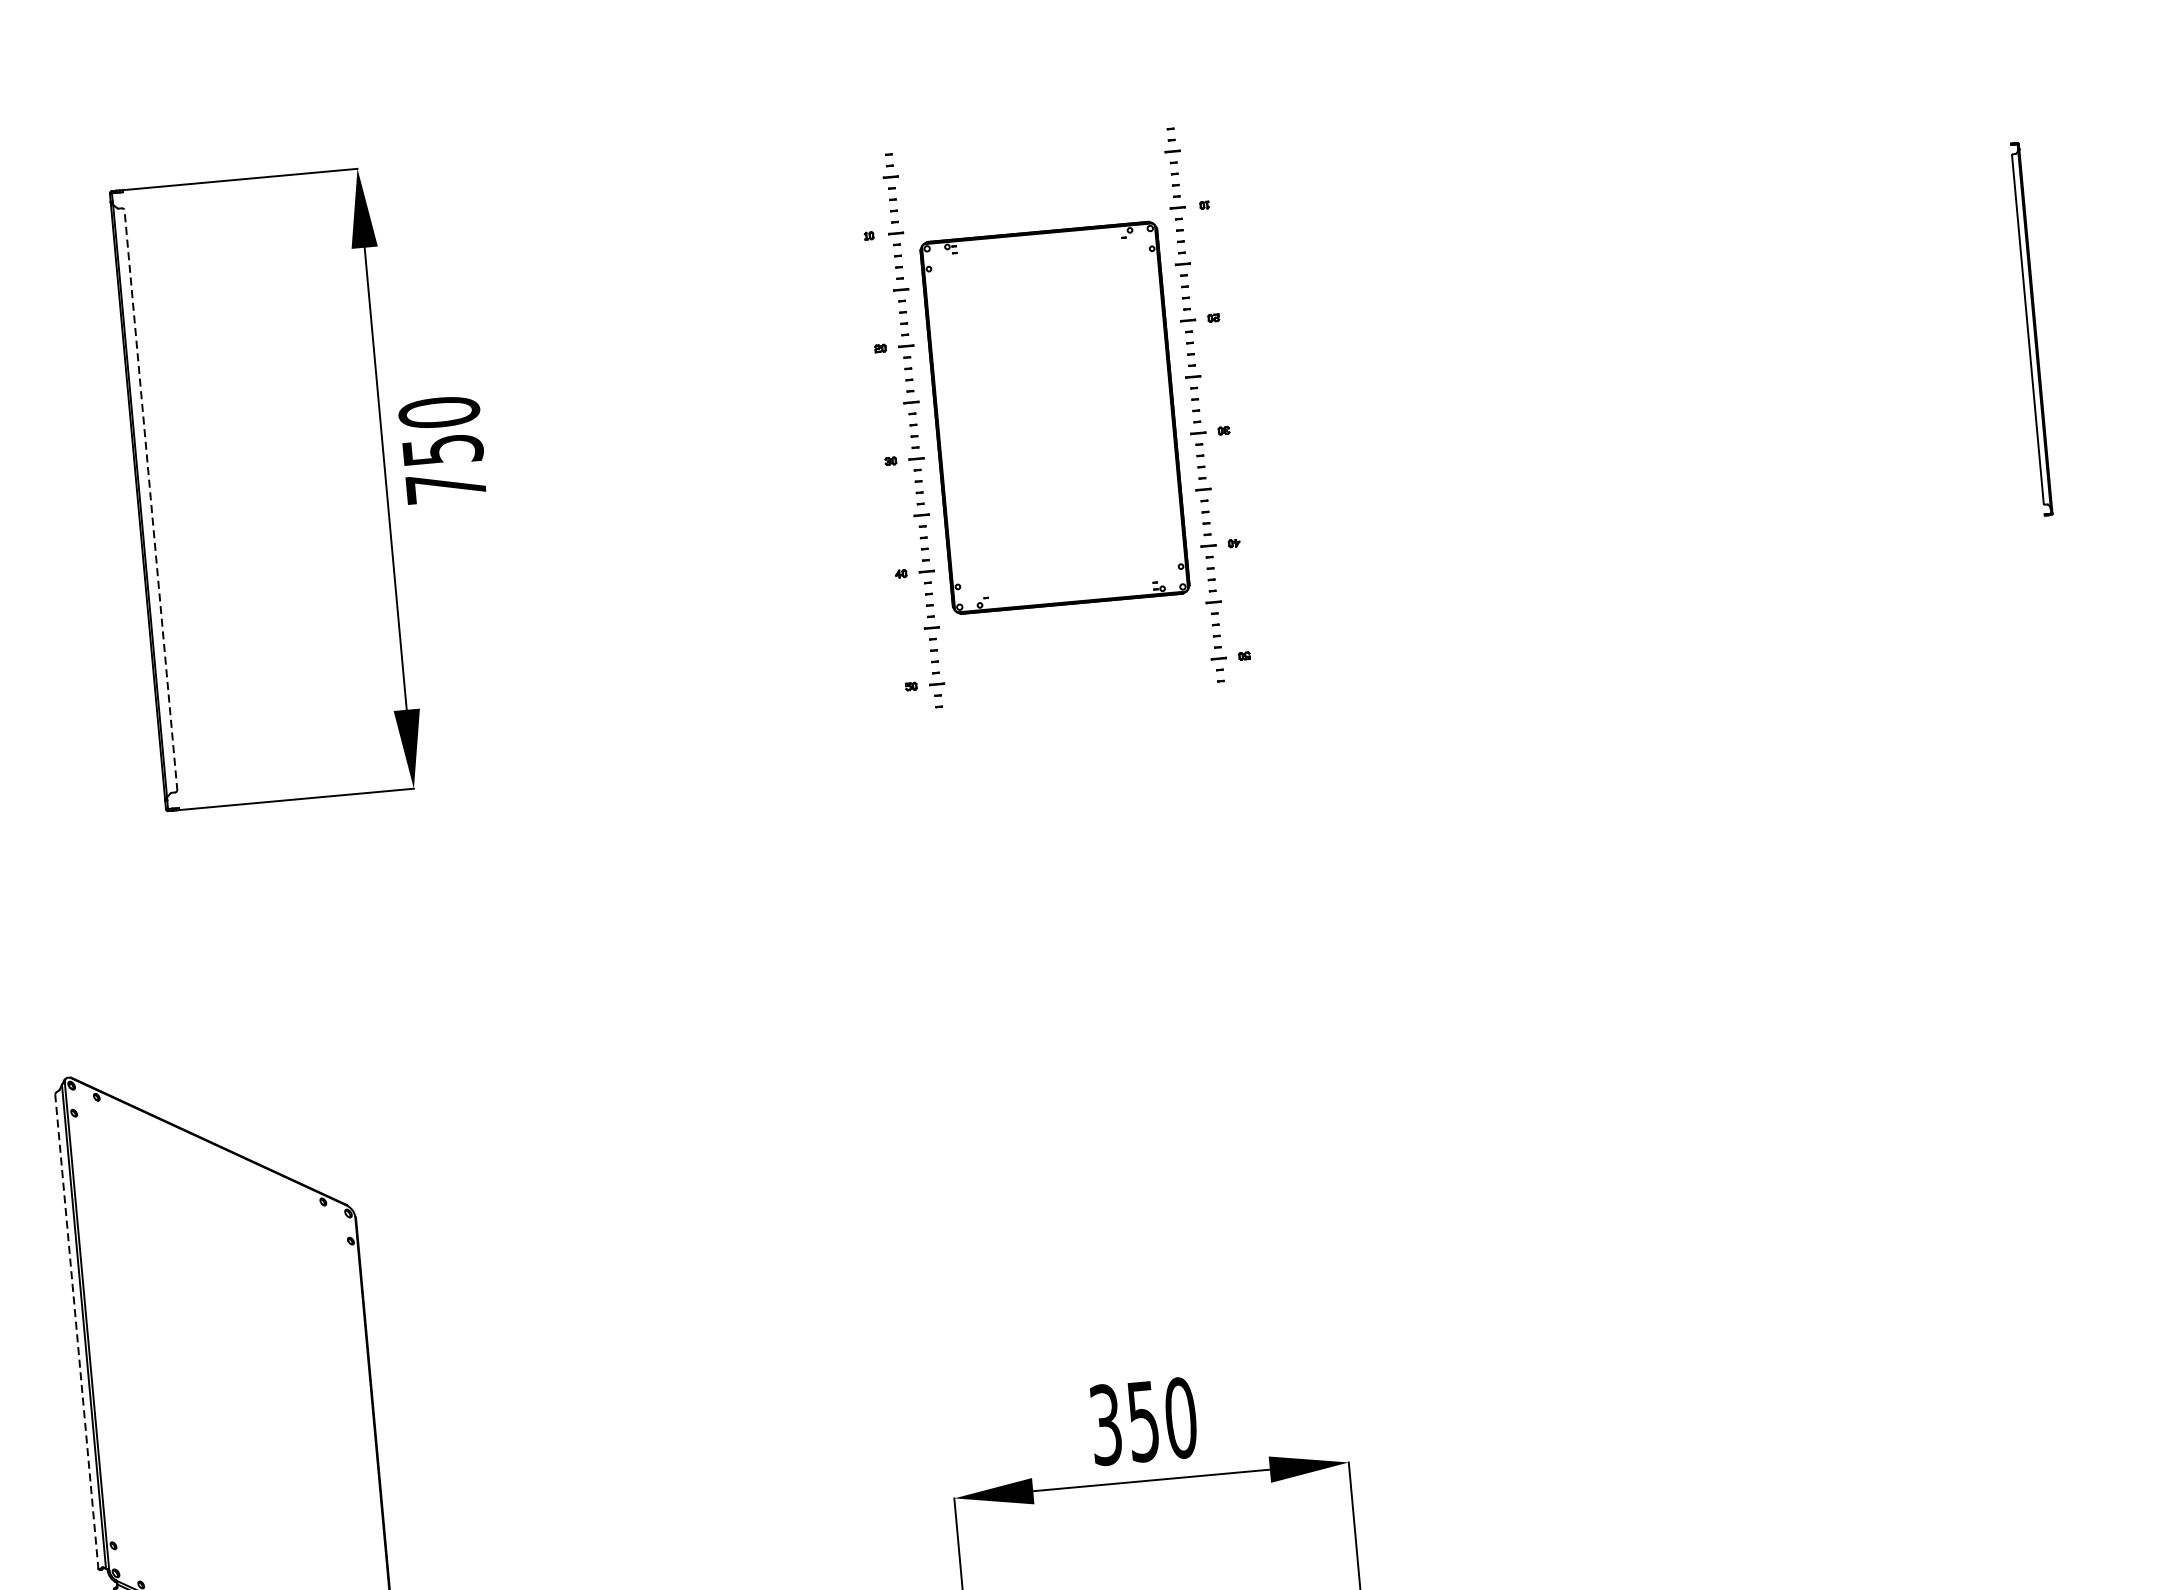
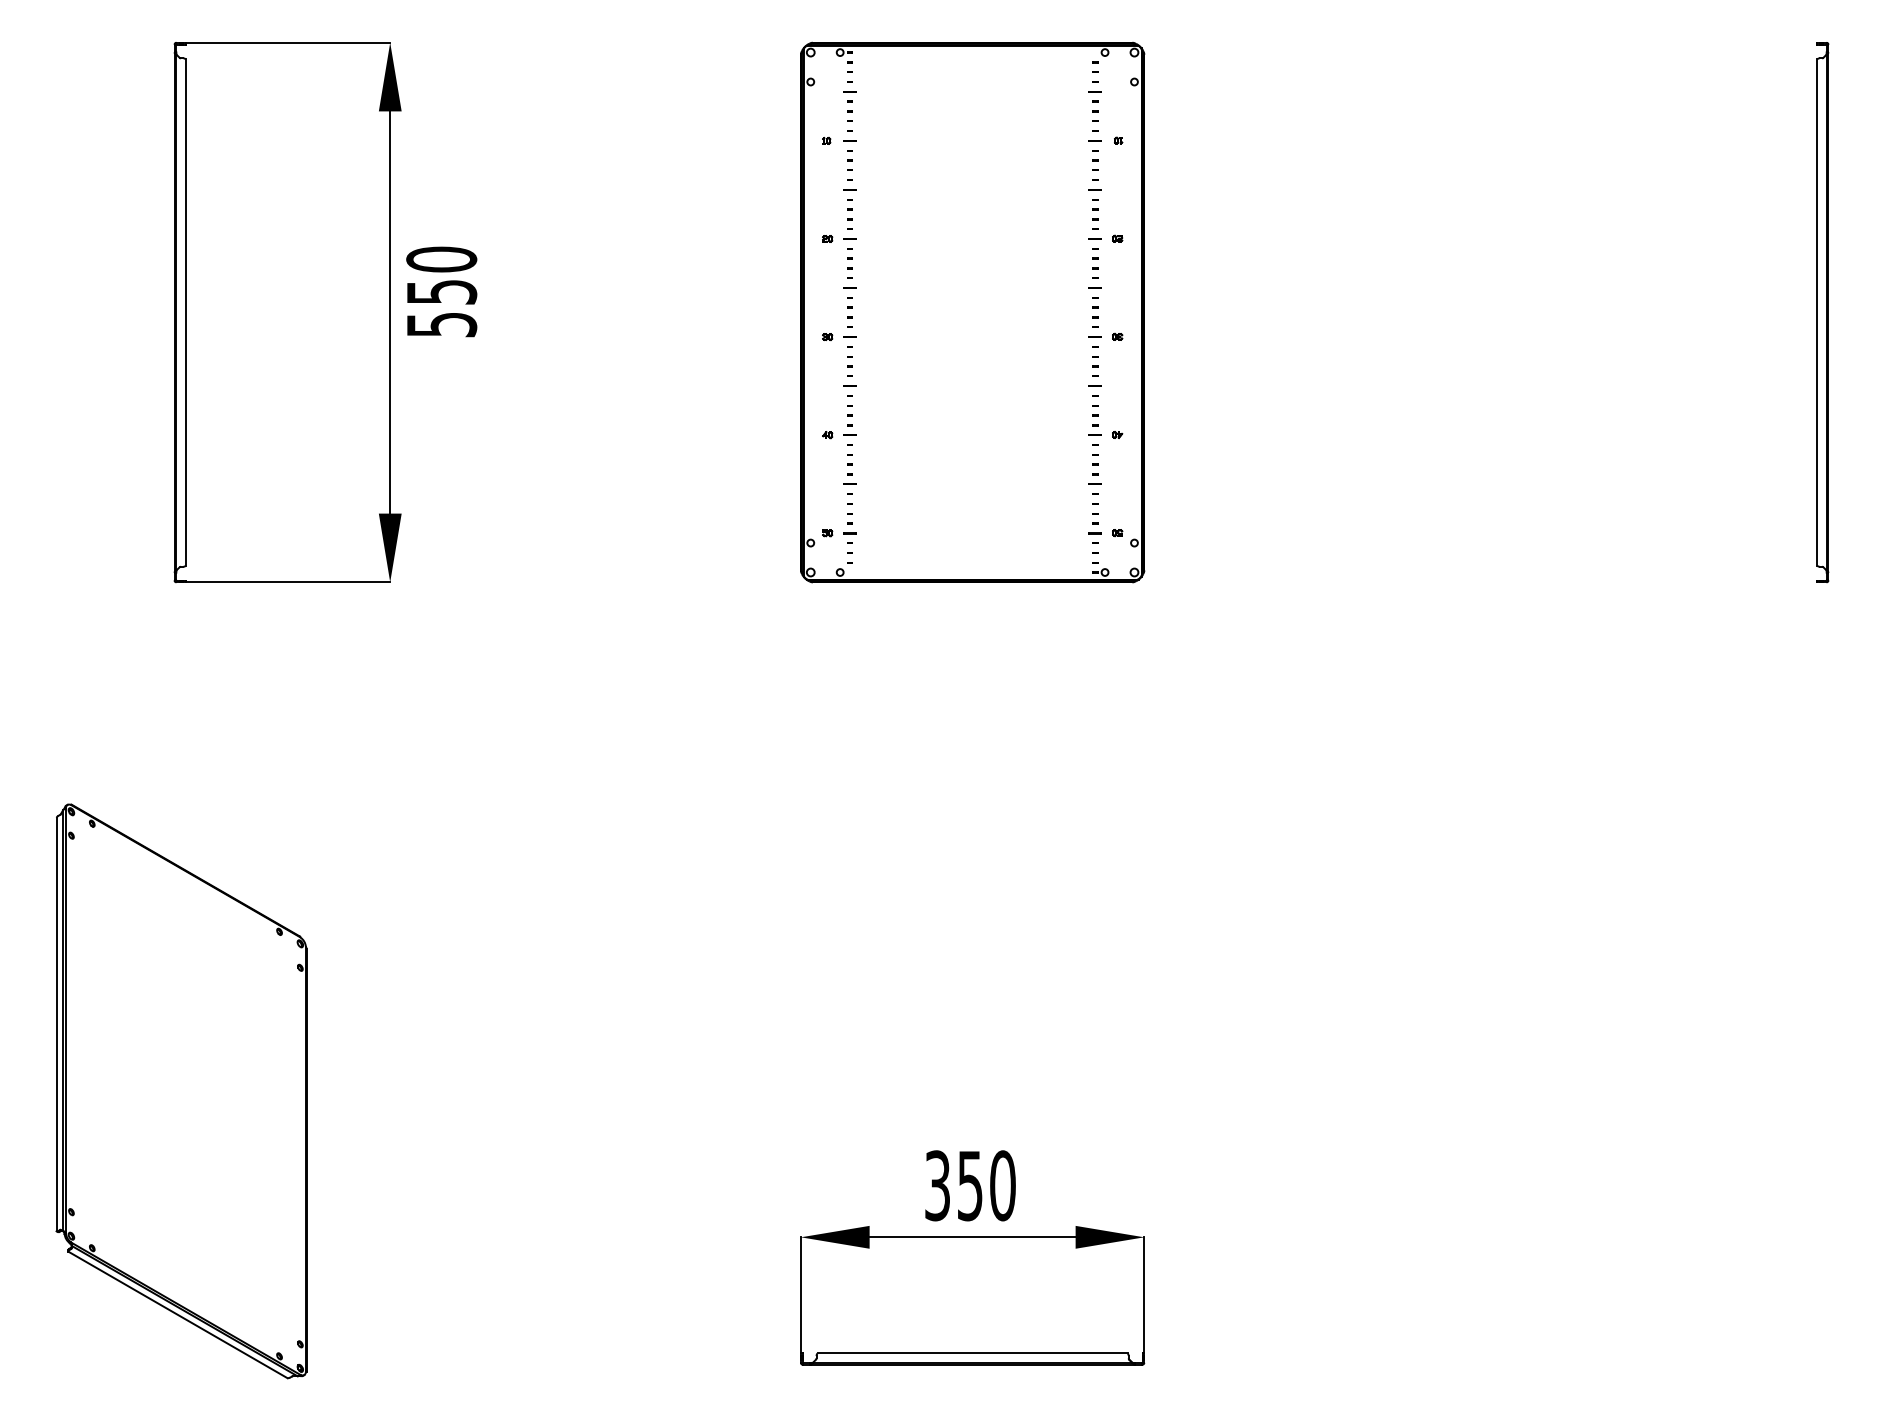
part: (2031, 329) -> (1822, 312), size x1.67
part: (1054, 417) -> (972, 312), size x1.67
text: (447, 487) -> (442, 324), 750 -> 550
line: (150, 500) -> (185, 312), dashed -> solid
line: (76, 1331) -> (56, 1024), dashed -> solid

